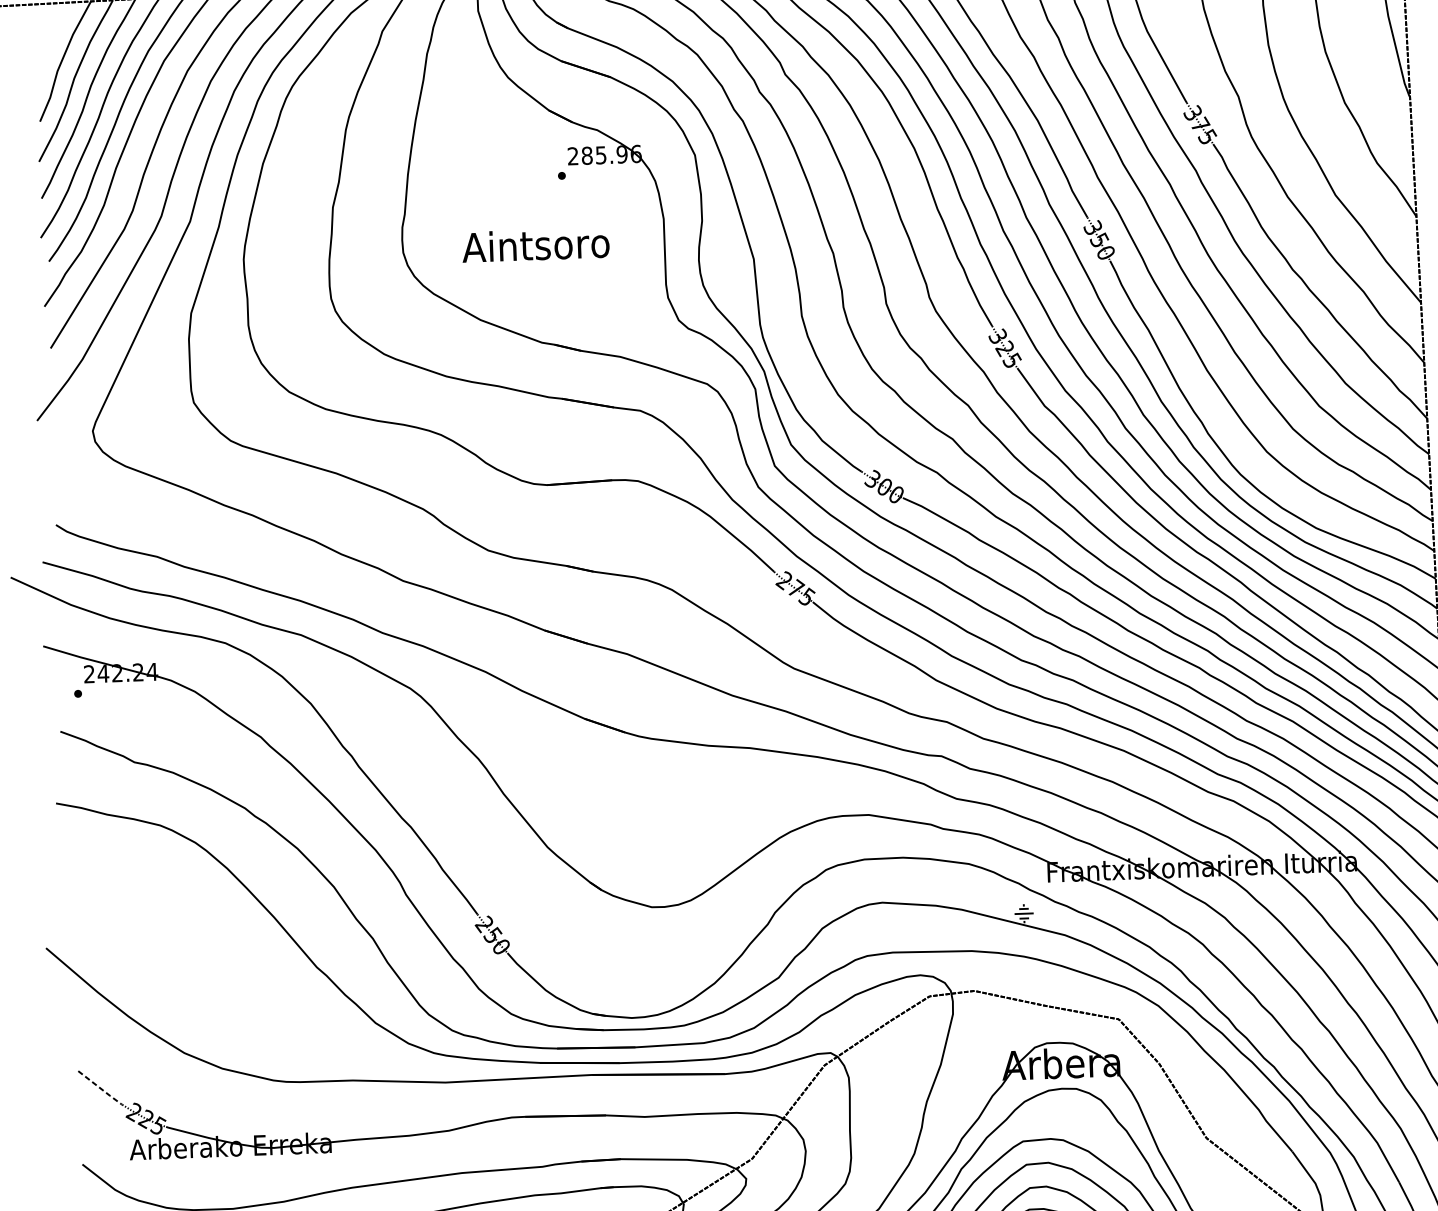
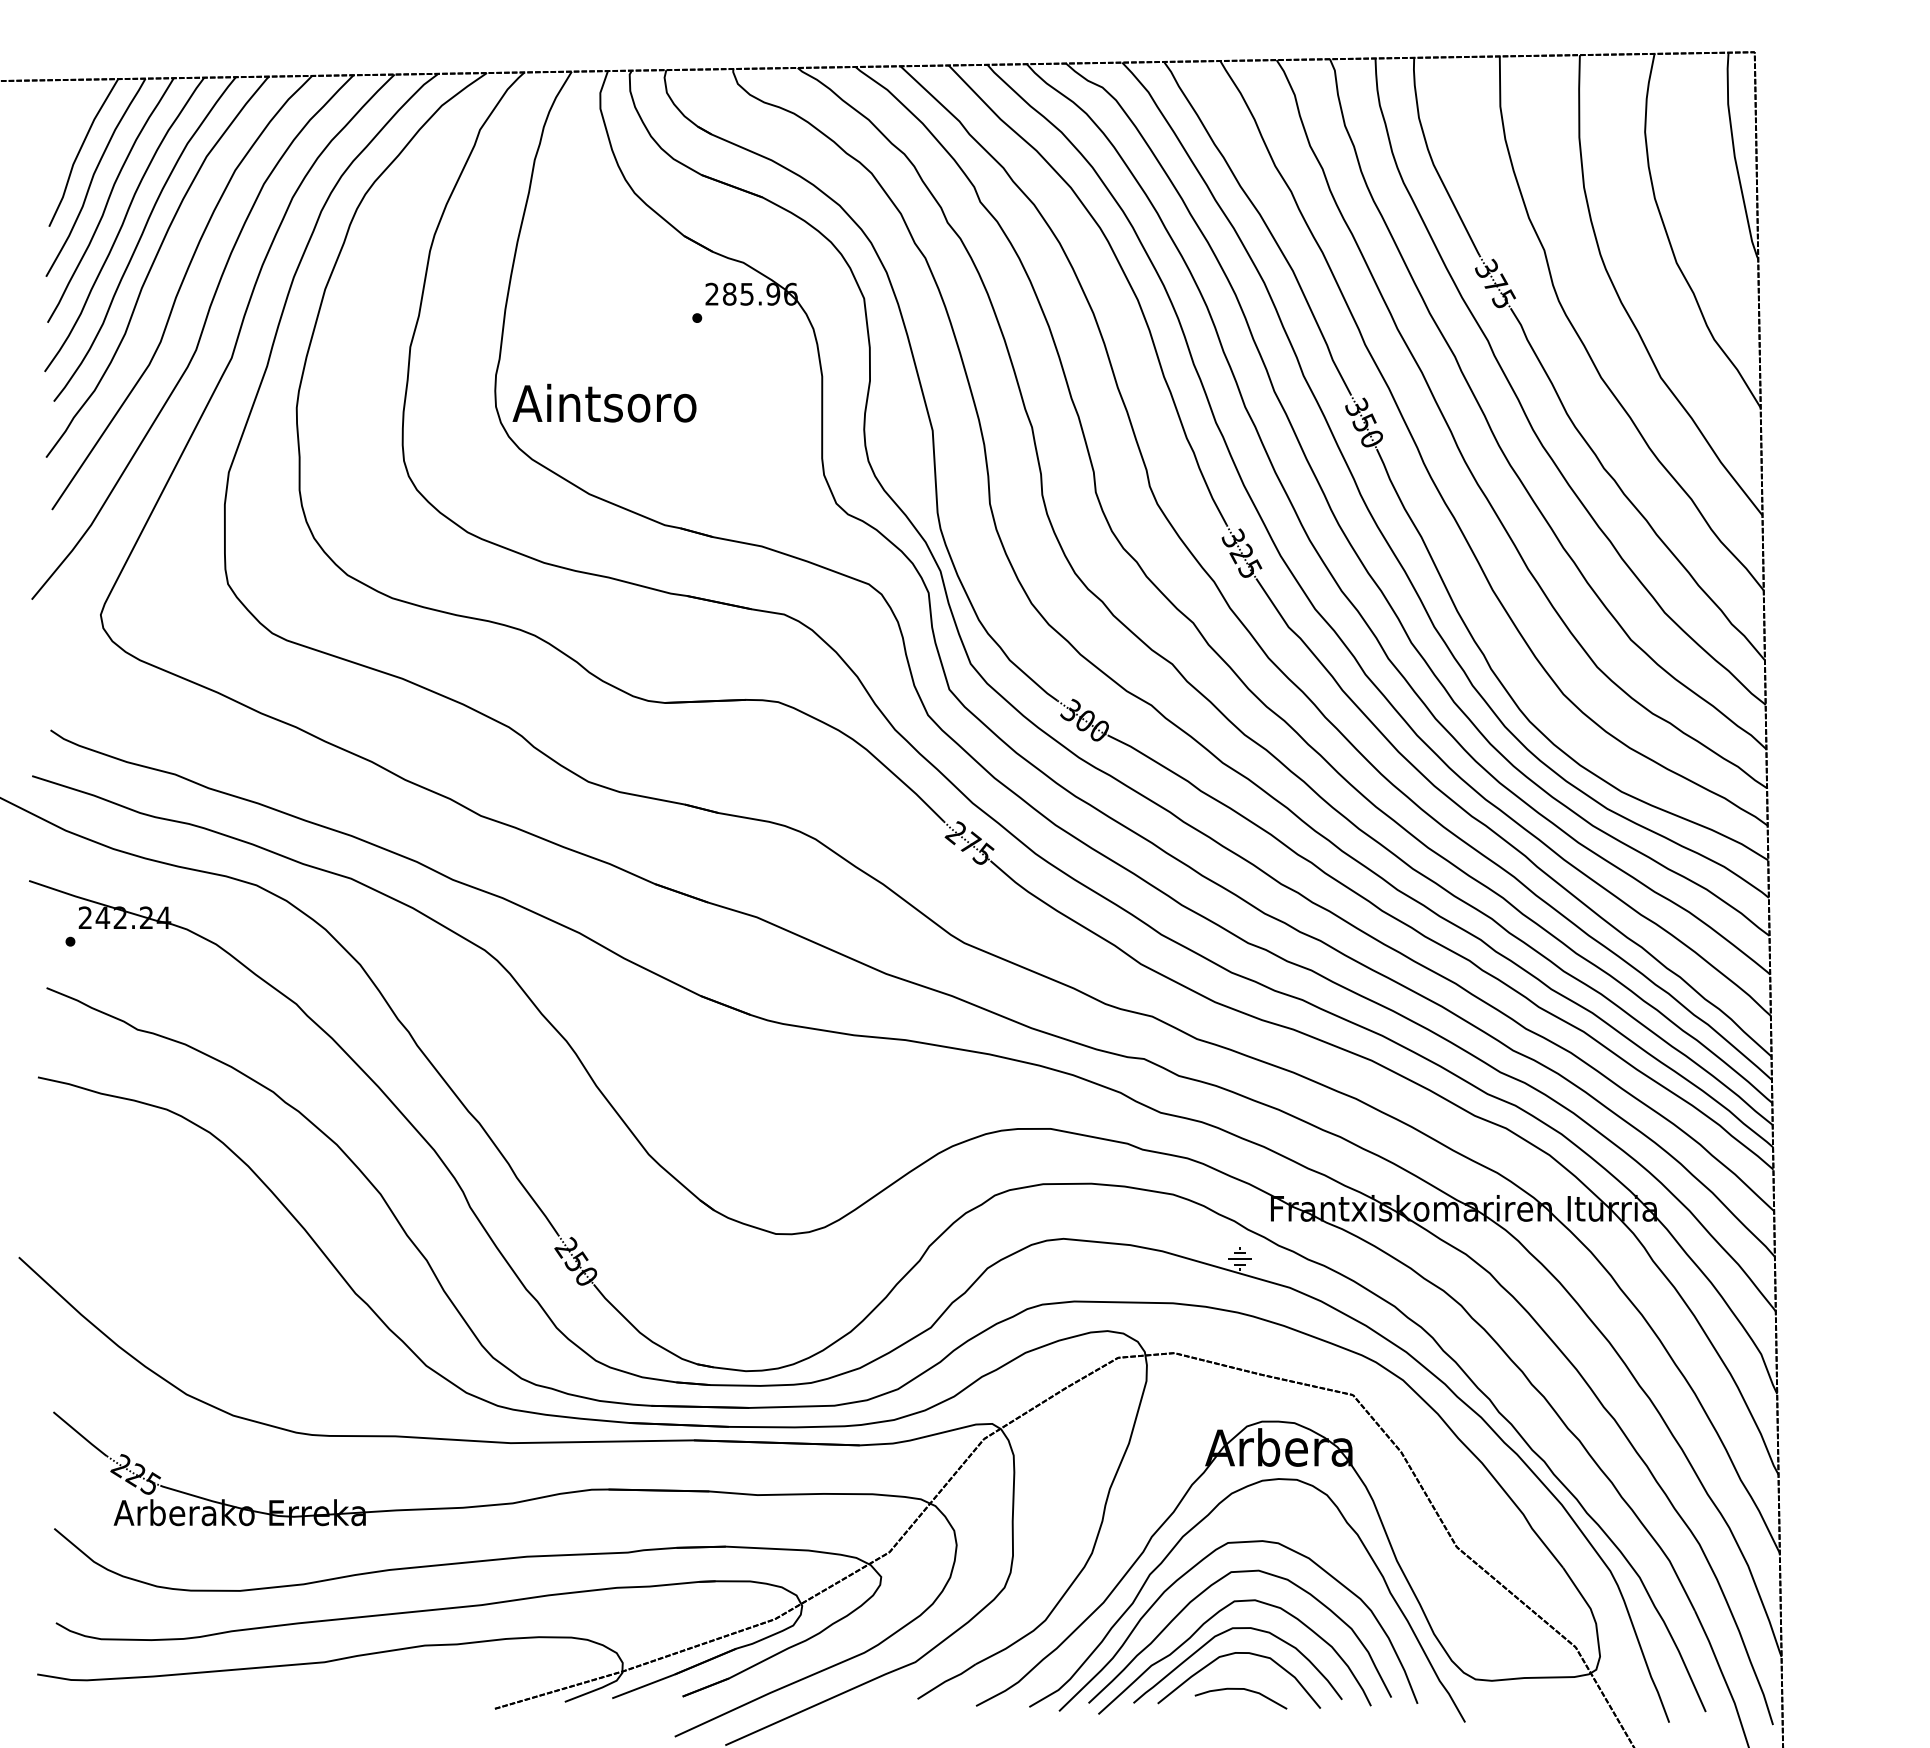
text: (535, 244) -> (604, 402), moved
line: (101, 1089) -> (81, 1435), dashed -> solid

